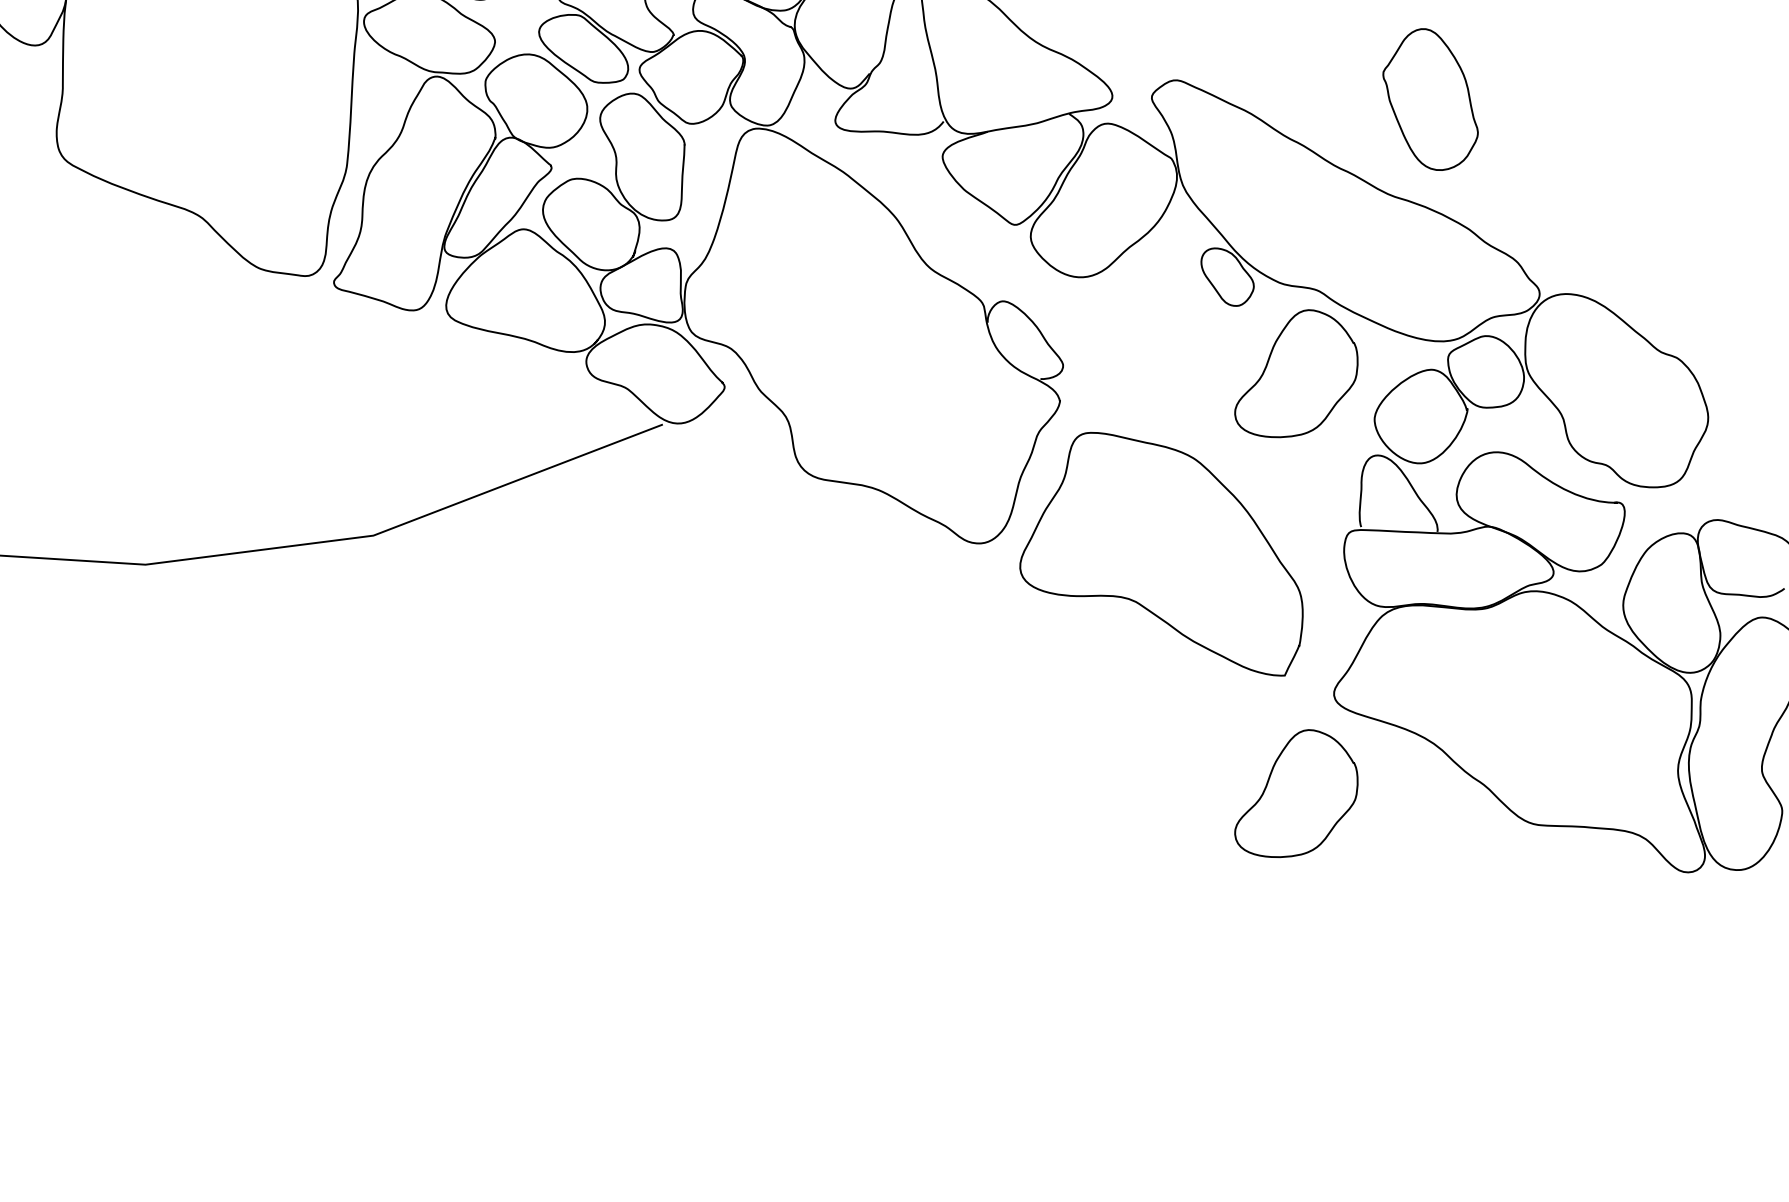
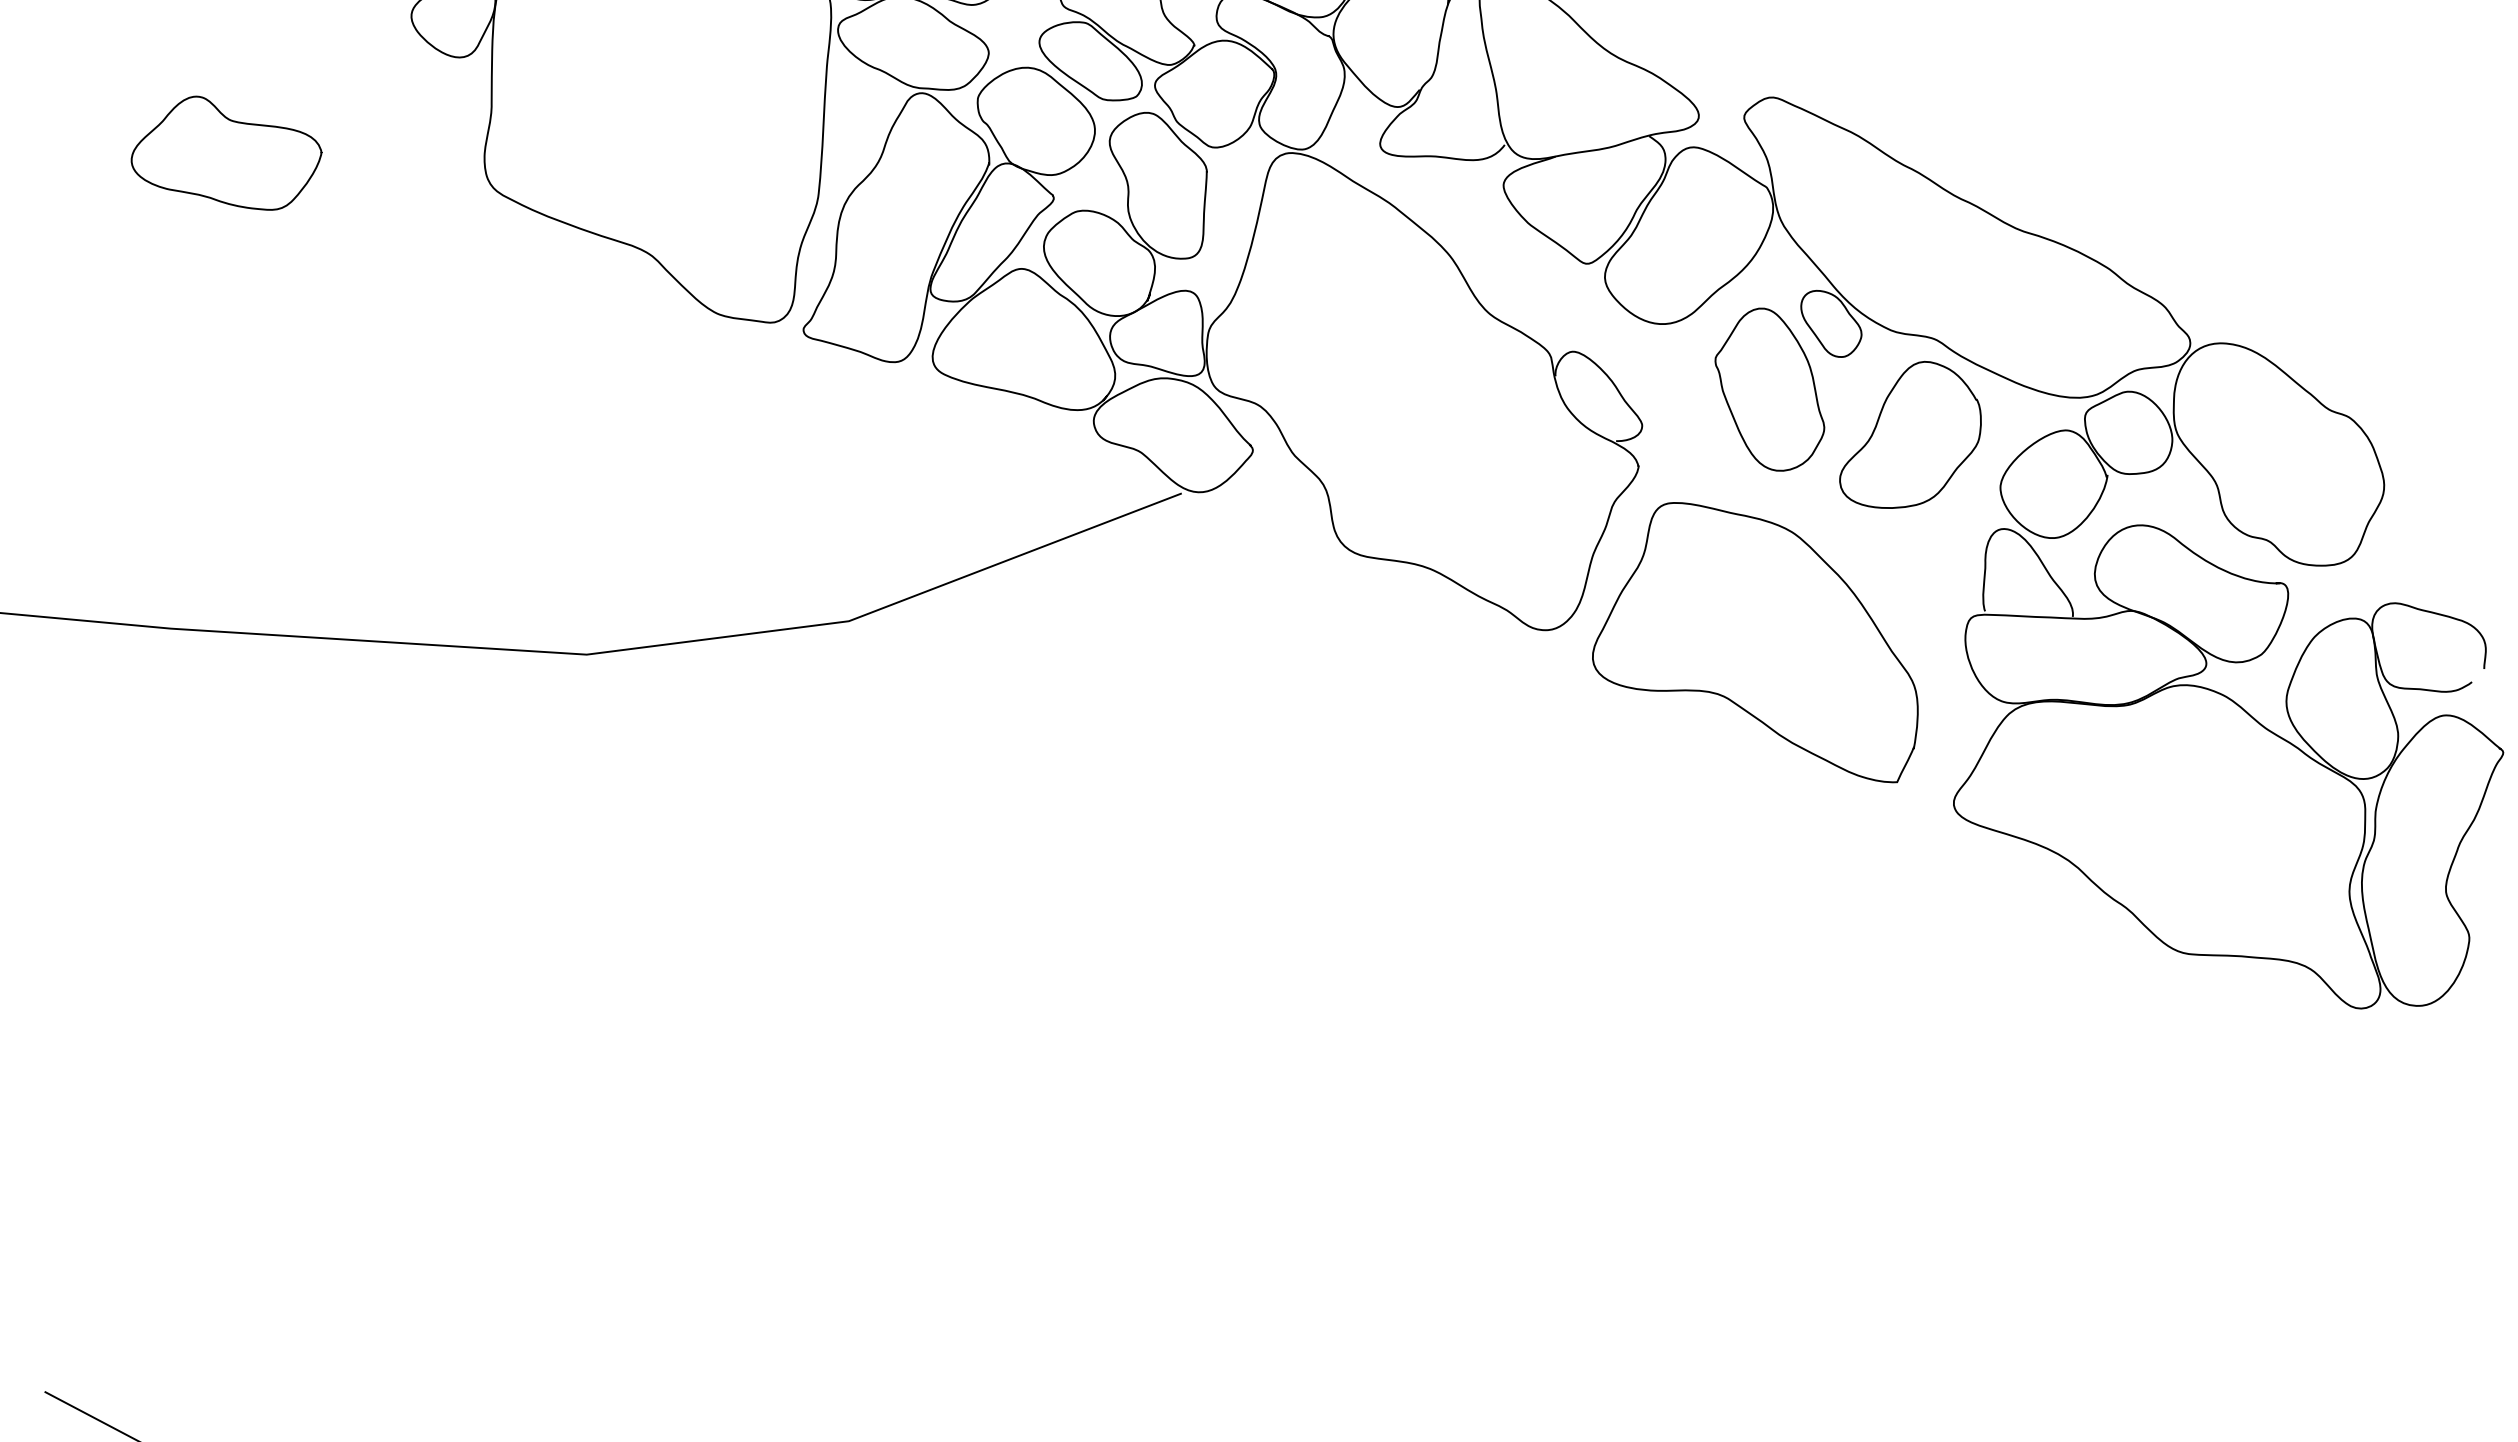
part: (1430, 99) -> (1769, 389), moved
curve: (1268, 782) -> (1878, 905), removed

